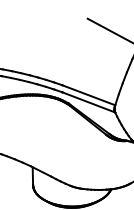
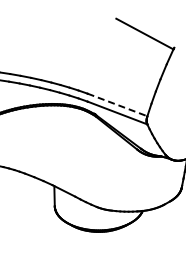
line: (88, 94) -> (117, 104), solid -> dashed

